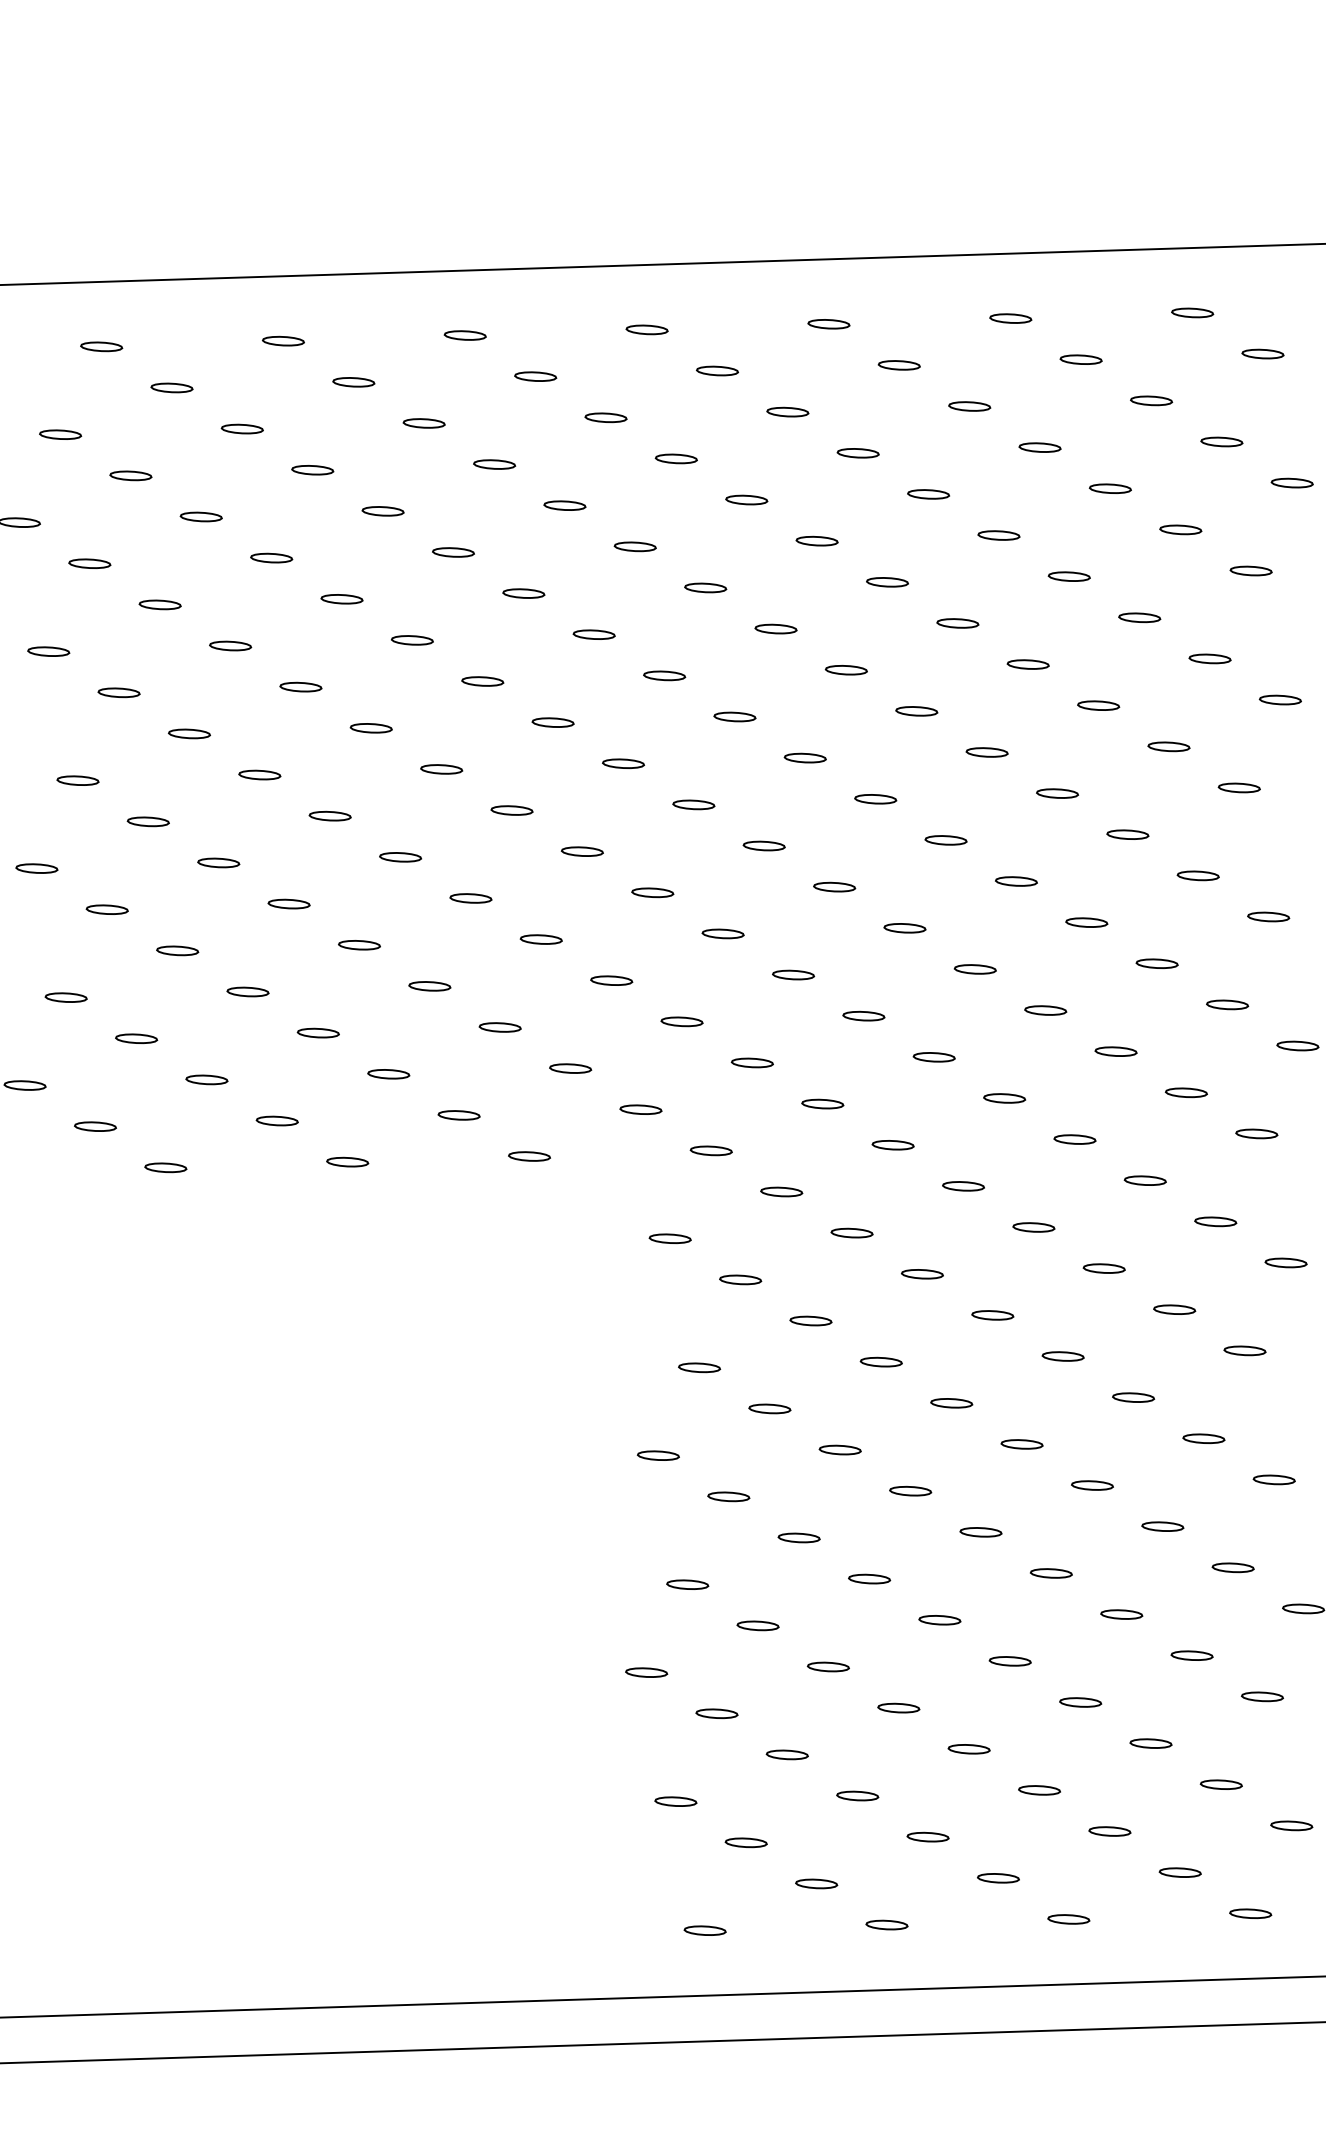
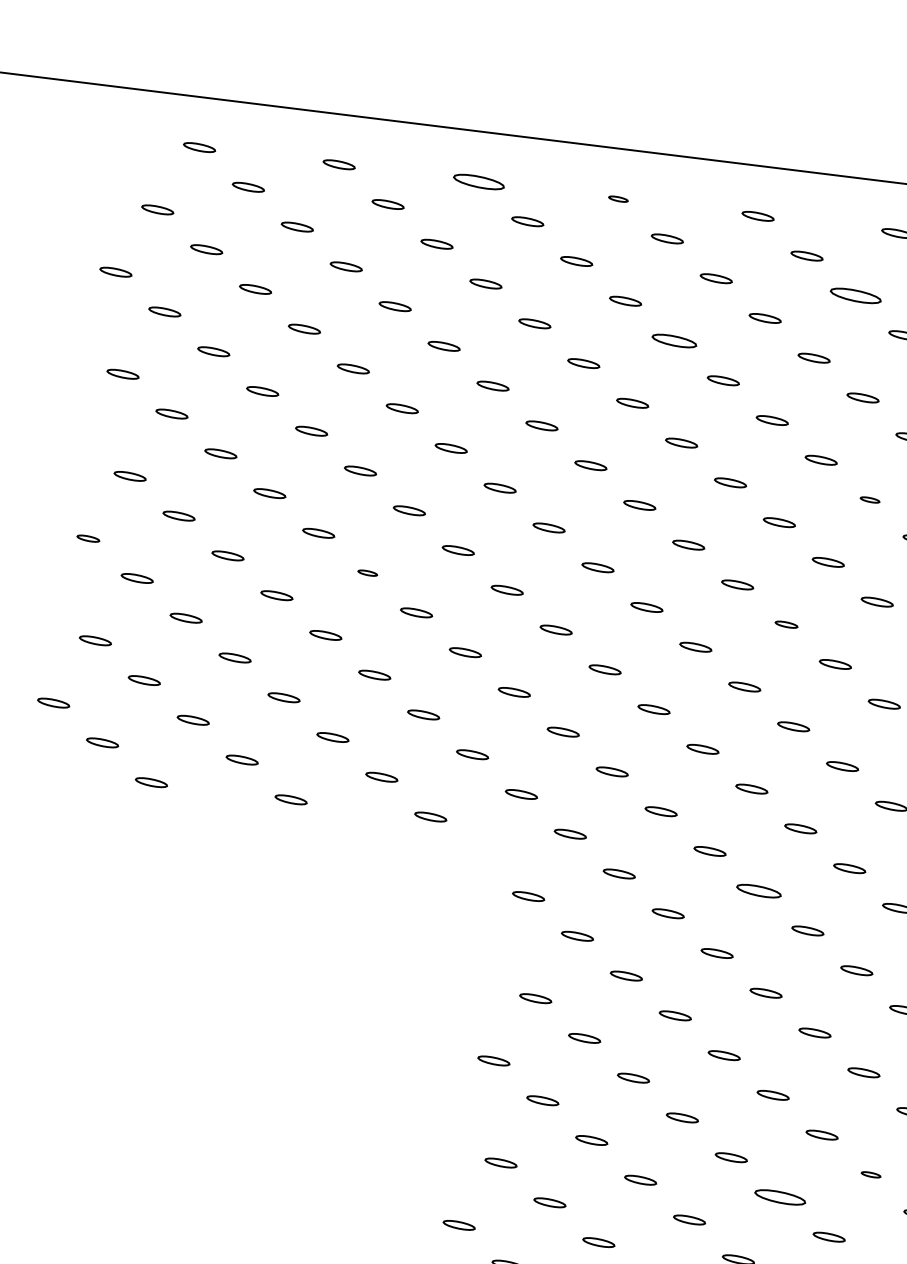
part: (646, 329) -> (618, 198), size x0.6
part: (464, 335) -> (478, 181), size x1.6
part: (969, 406) -> (855, 295), size x1.6
part: (746, 499) -> (674, 340), size x1.4
part: (1027, 664) -> (869, 499), size x0.6
part: (945, 840) -> (786, 624), size x0.7
part: (400, 857) -> (367, 573), size x0.6
part: (36, 868) -> (88, 538), size x0.7
part: (963, 1186) -> (758, 891), size x1.4
part: (1162, 1526) -> (870, 1174), size x0.6
part: (1051, 1573) -> (780, 1197), size x1.6

